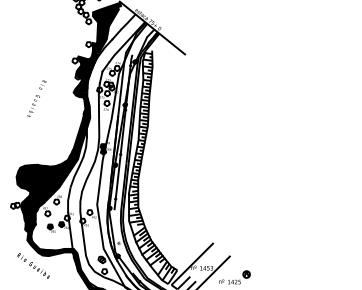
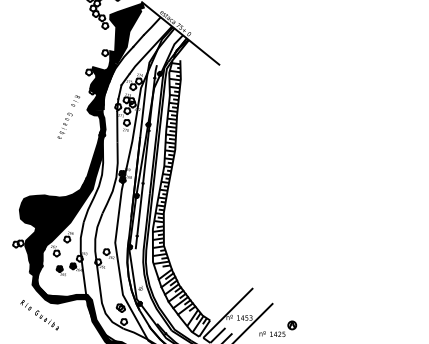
text: (36, 98) -> (68, 116), moved
fill: (88, 112) -> (105, 133), removed

